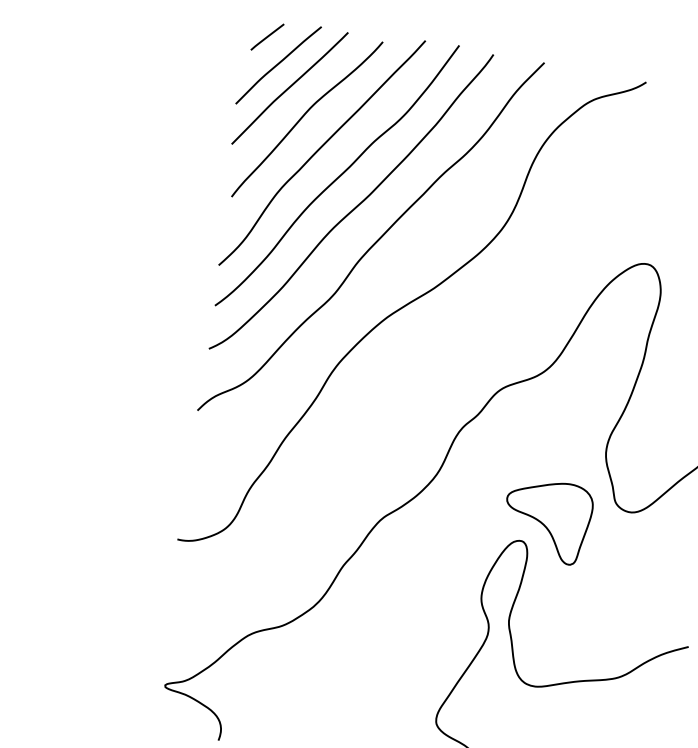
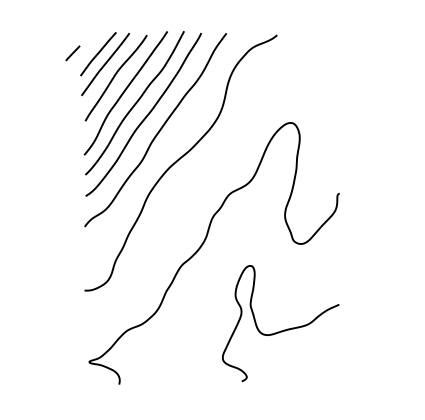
line: (266, 37) -> (72, 53), moved
part: (546, 521) -> (261, 254), removed

